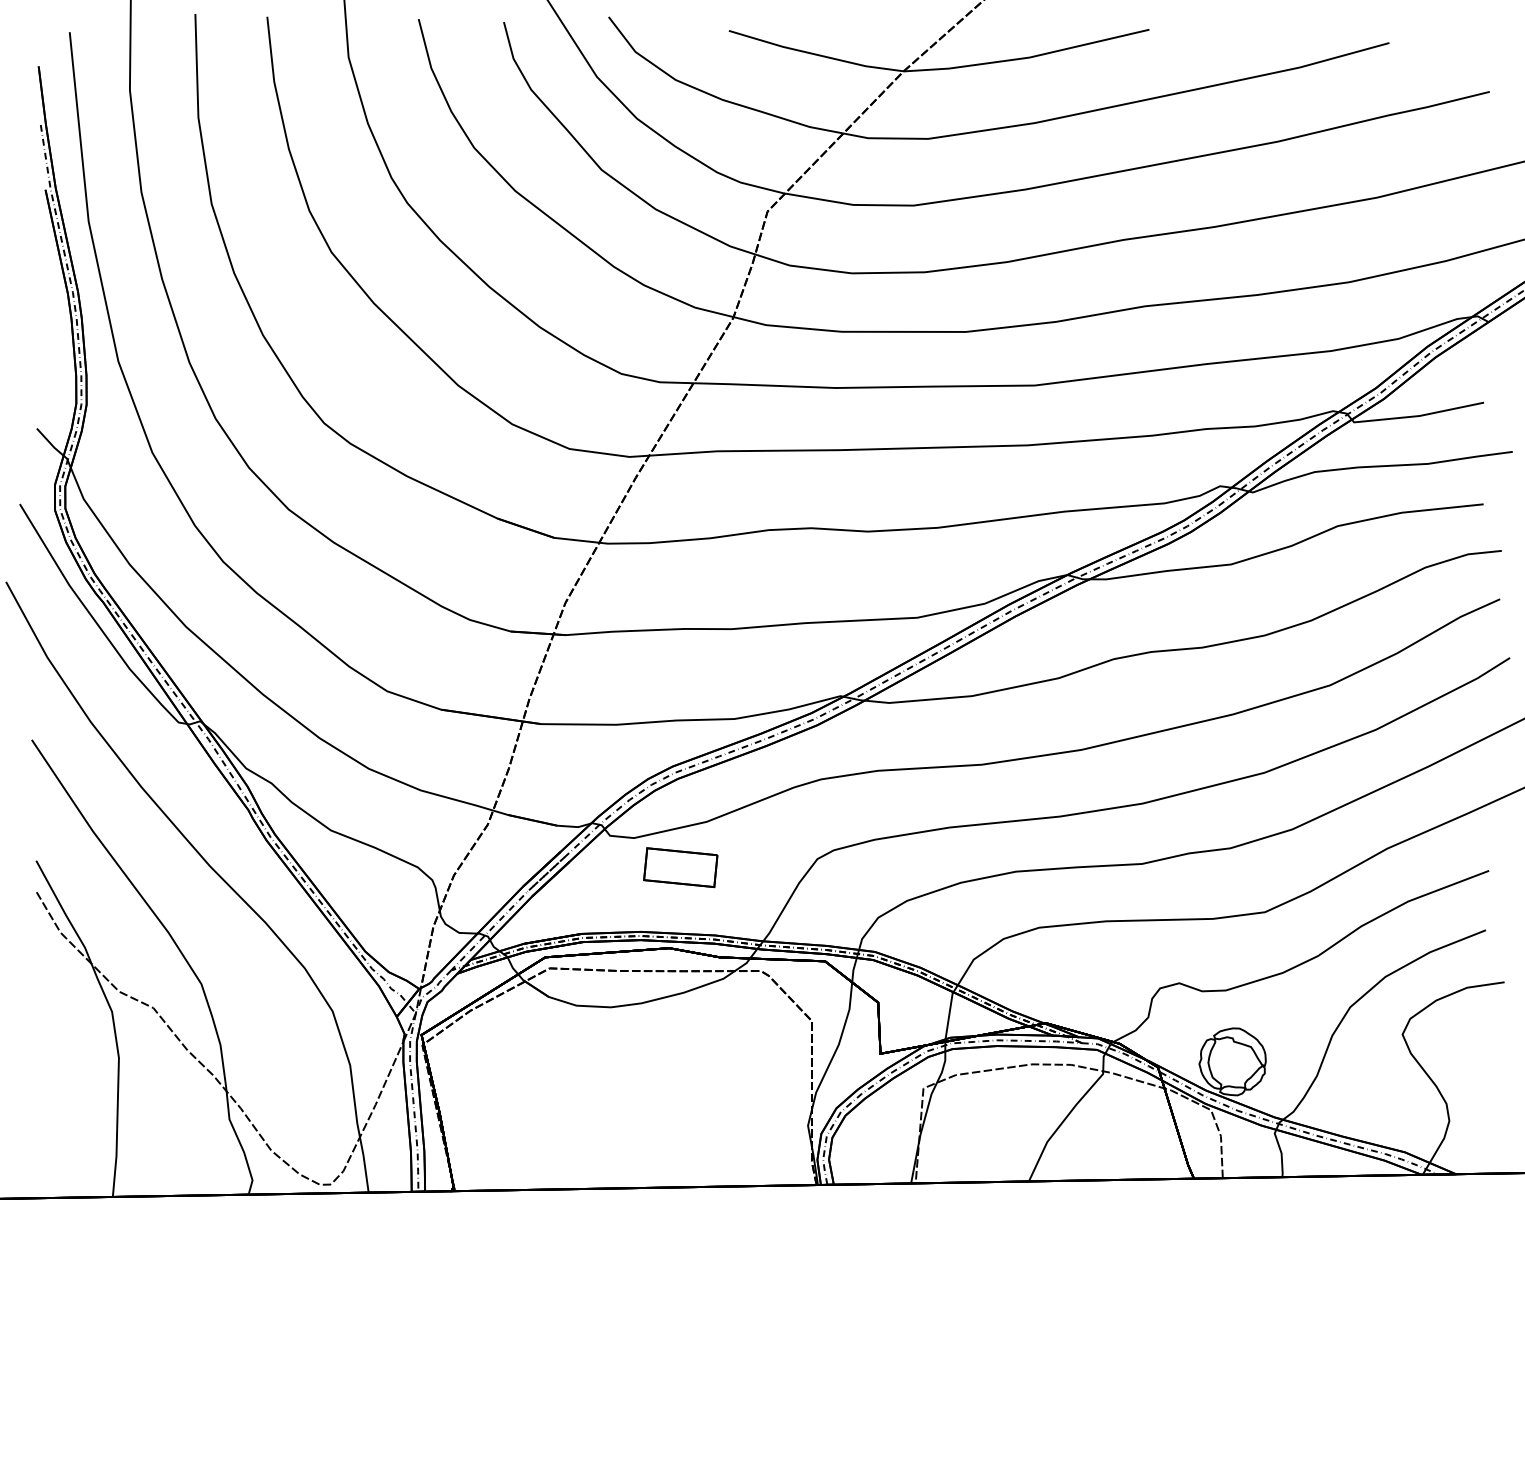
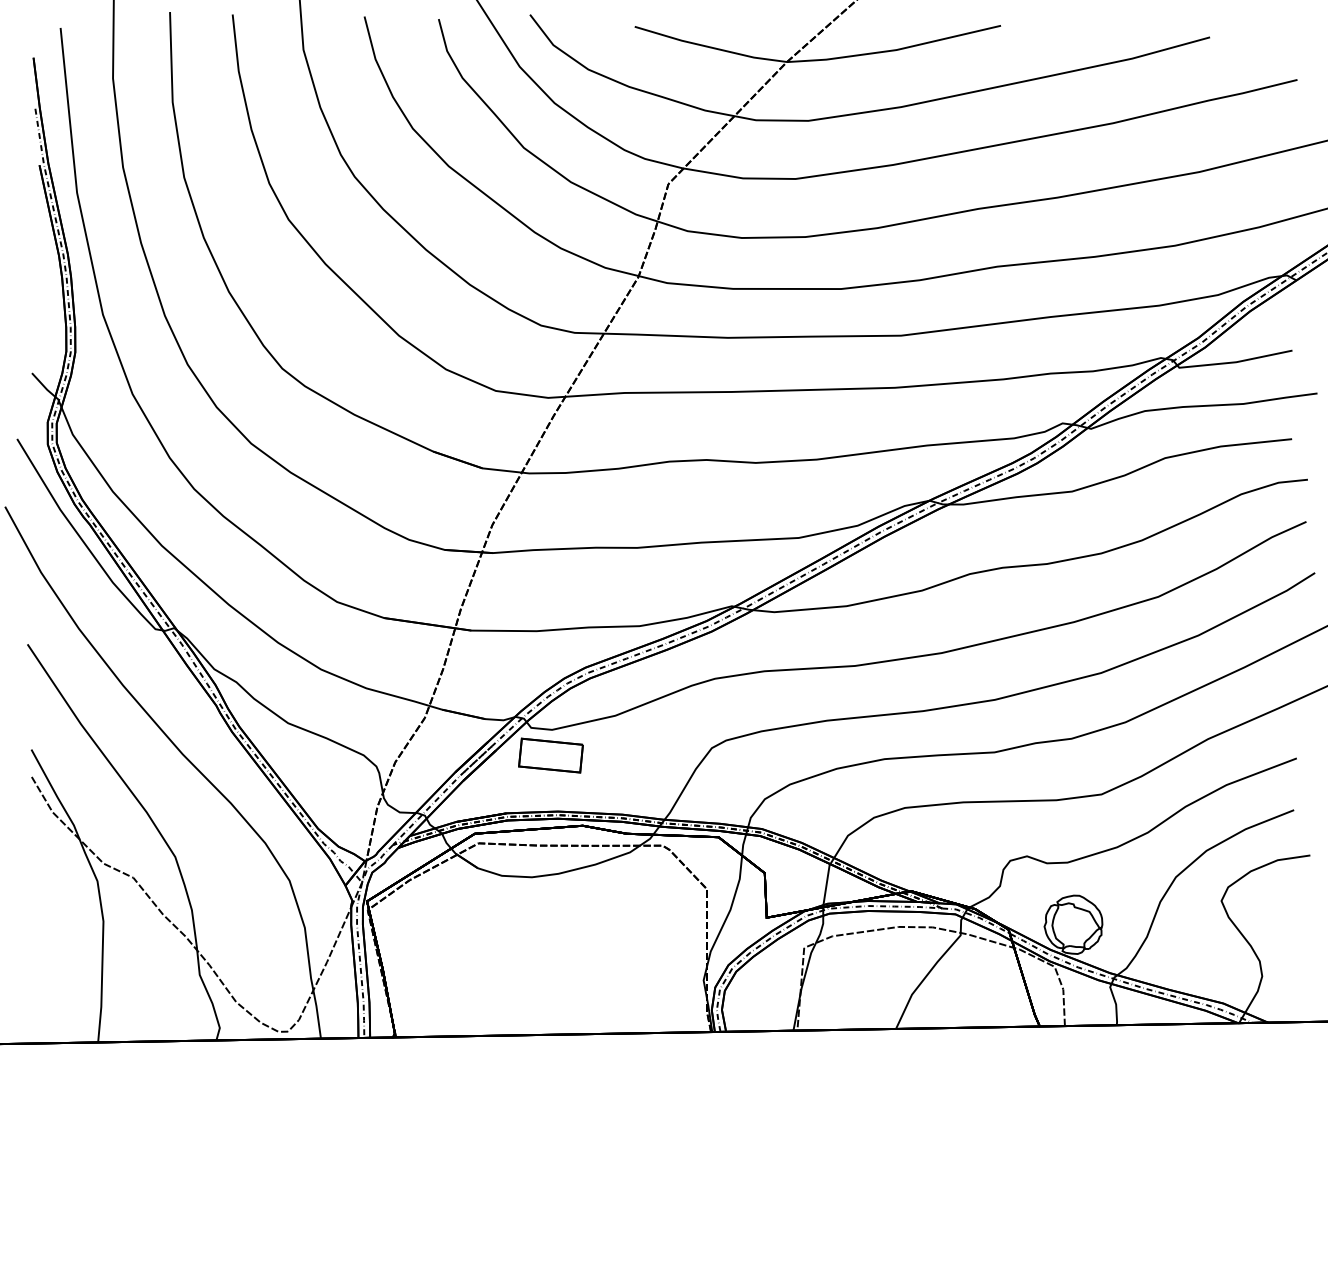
part: (680, 867) -> (550, 755), moved

